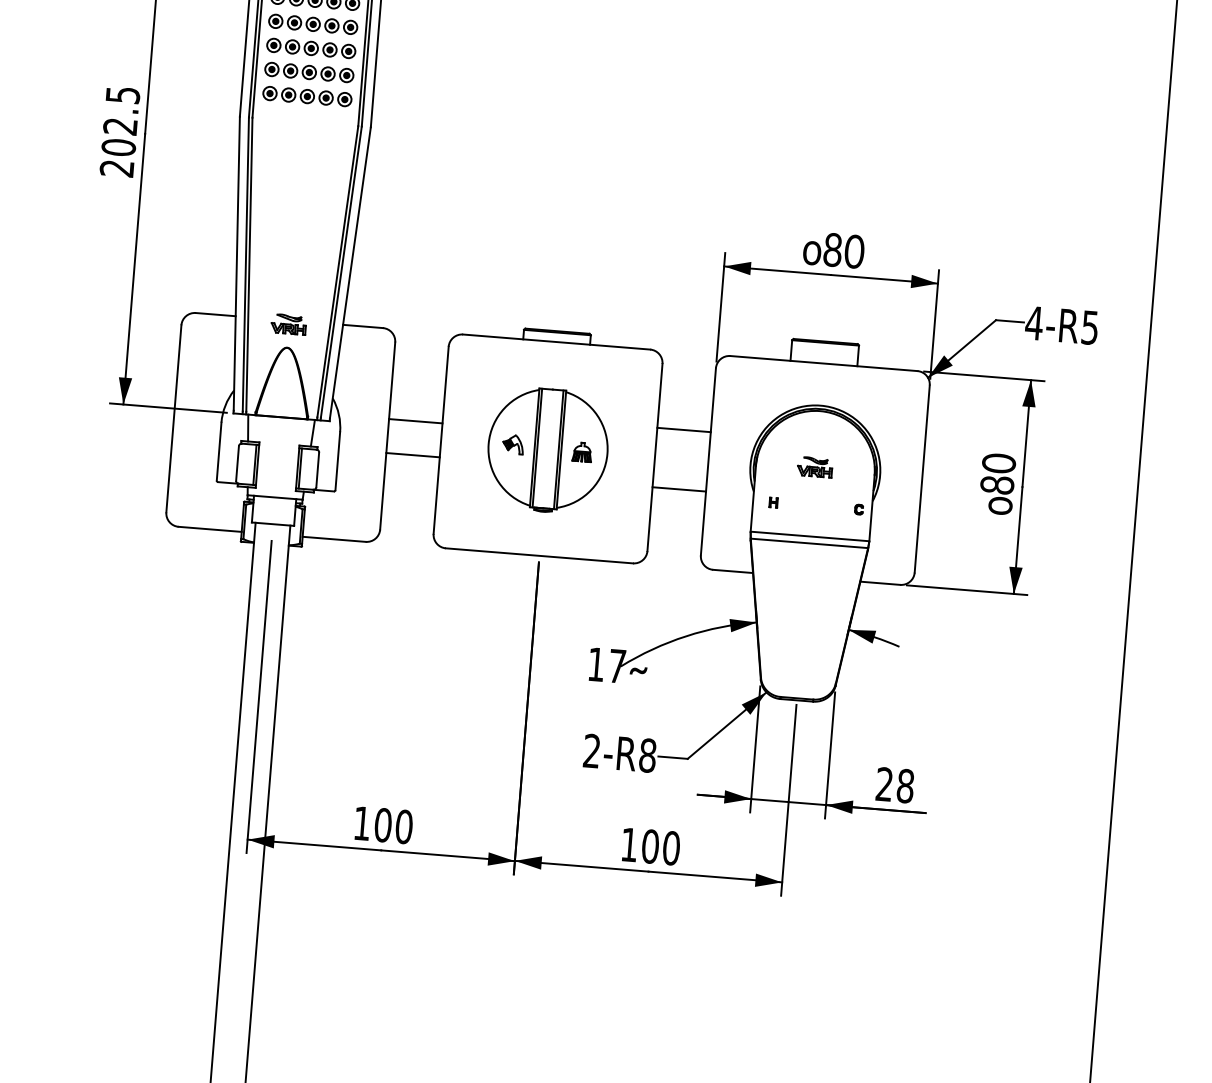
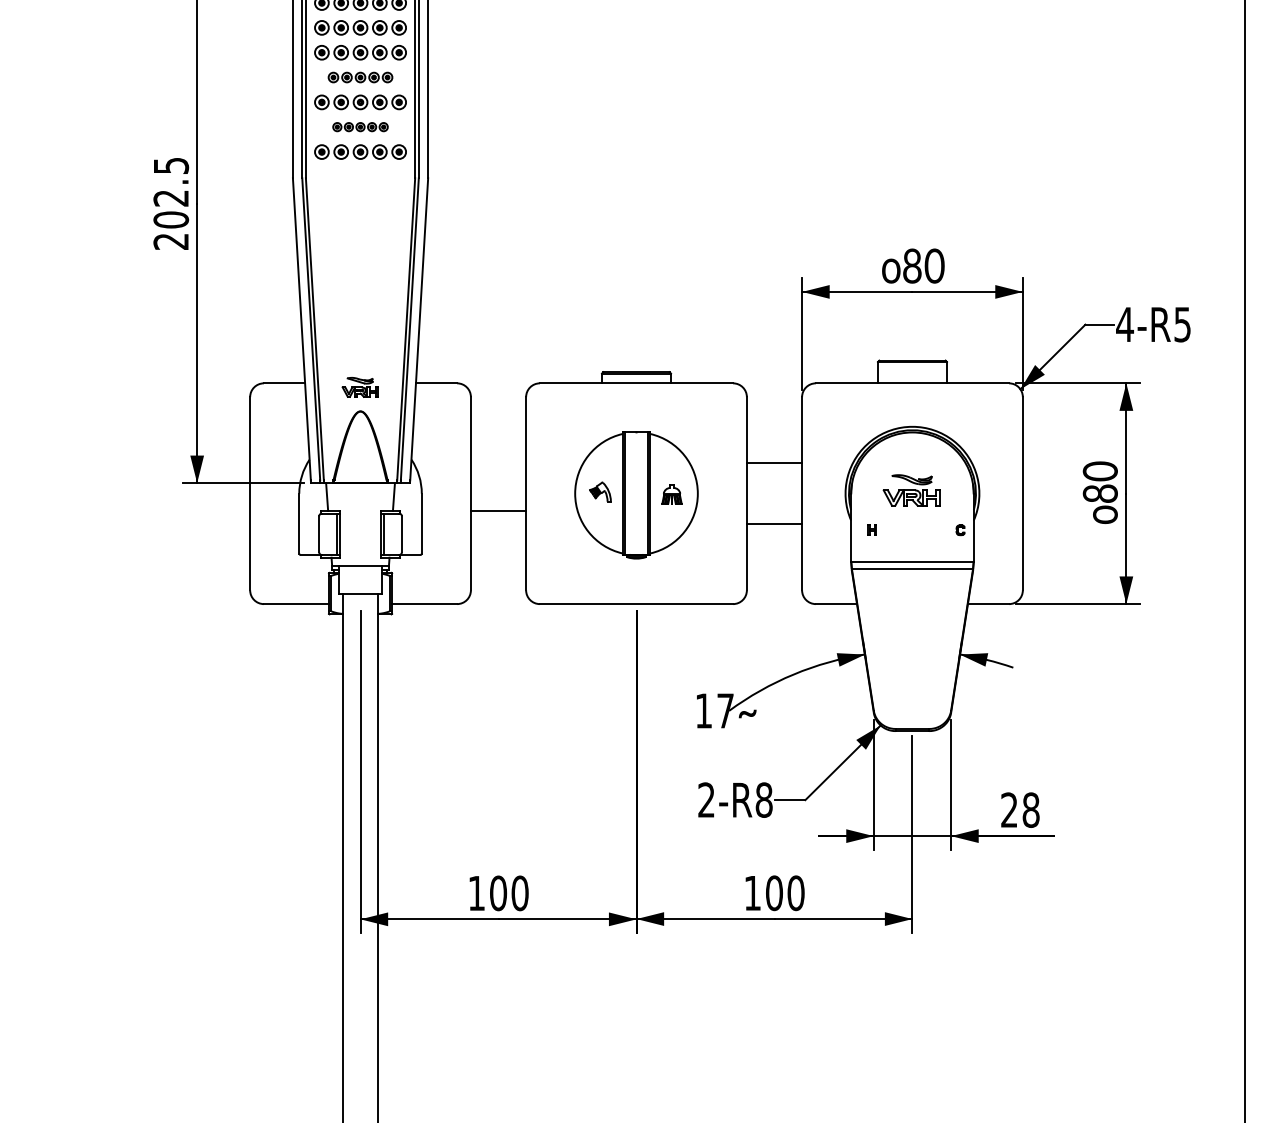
part: (313, 24) -> (360, 77), size x0.7
part: (309, 71) -> (360, 126), size x0.6
line: (415, 421) -> (498, 476), removed
part: (814, 467) -> (911, 490), size x1.6

